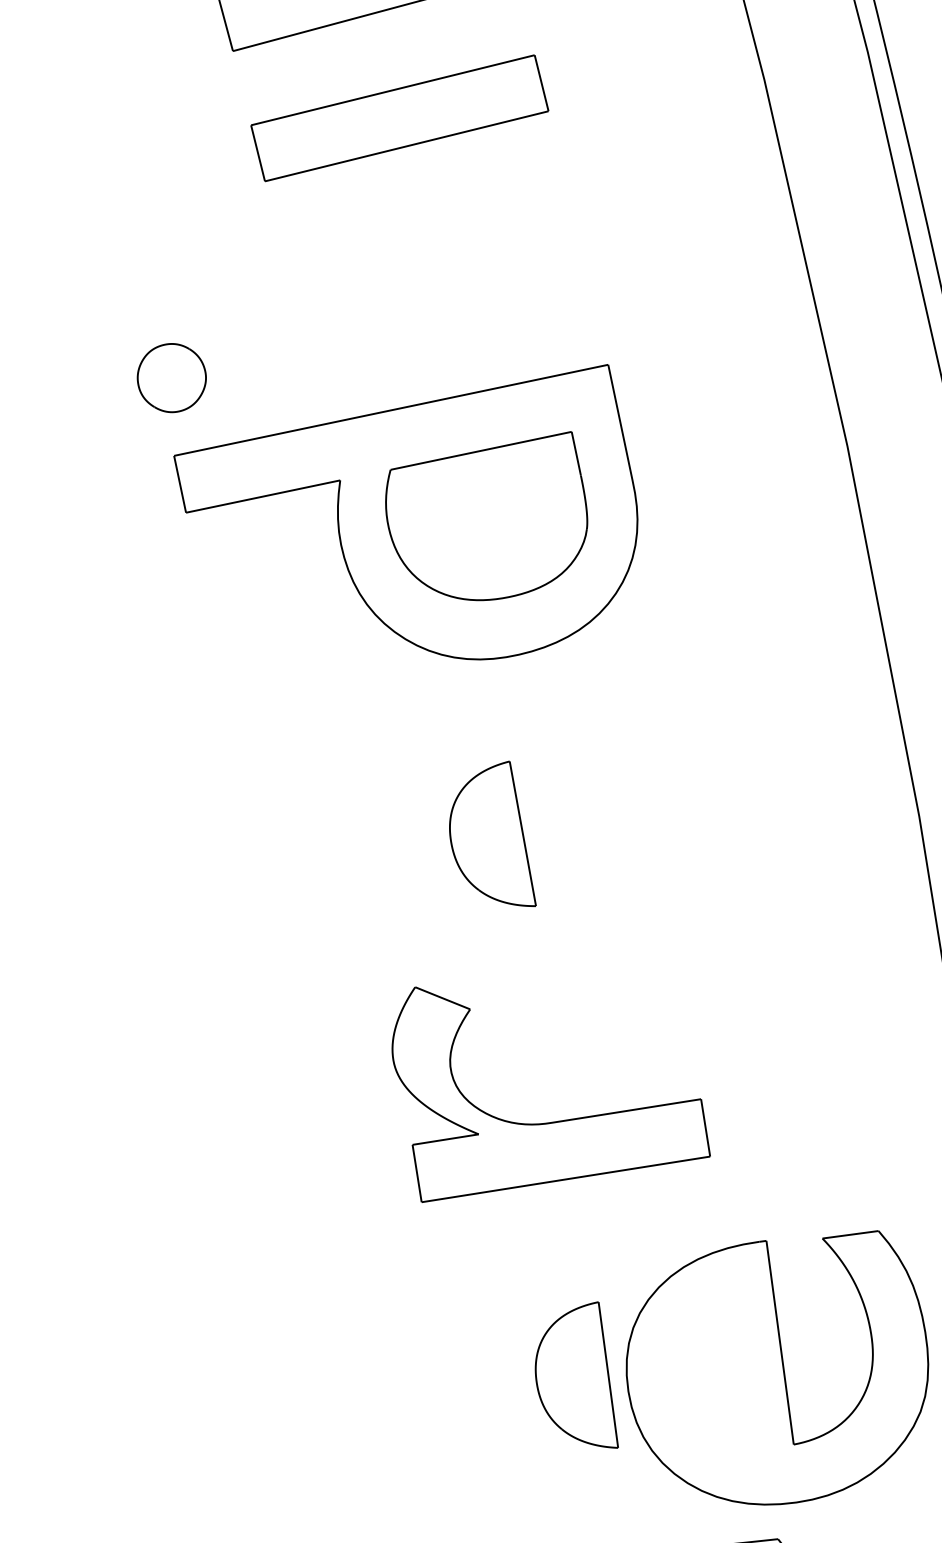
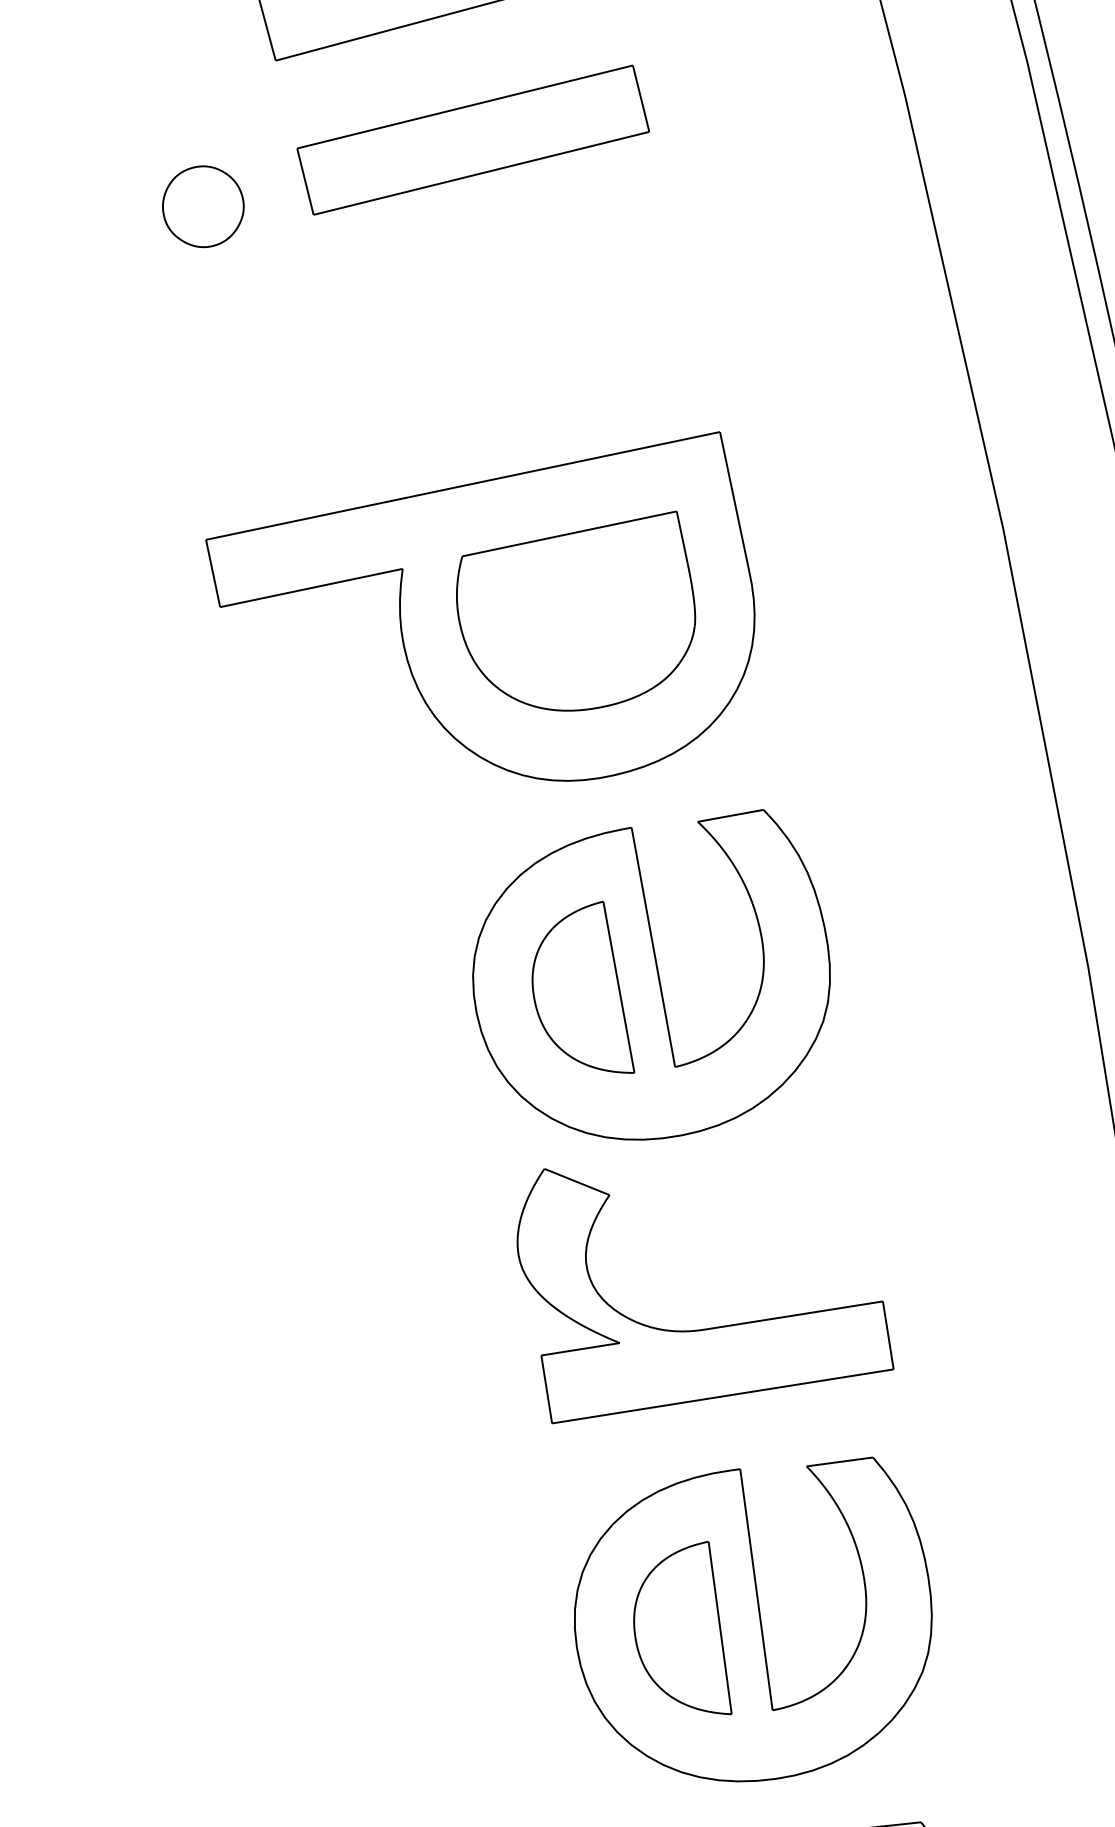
part: (171, 377) -> (203, 206), moved
part: (550, 823) -> (651, 974), added
part: (555, 1121) -> (710, 1327), moved
part: (777, 1367) -> (753, 1619), moved

